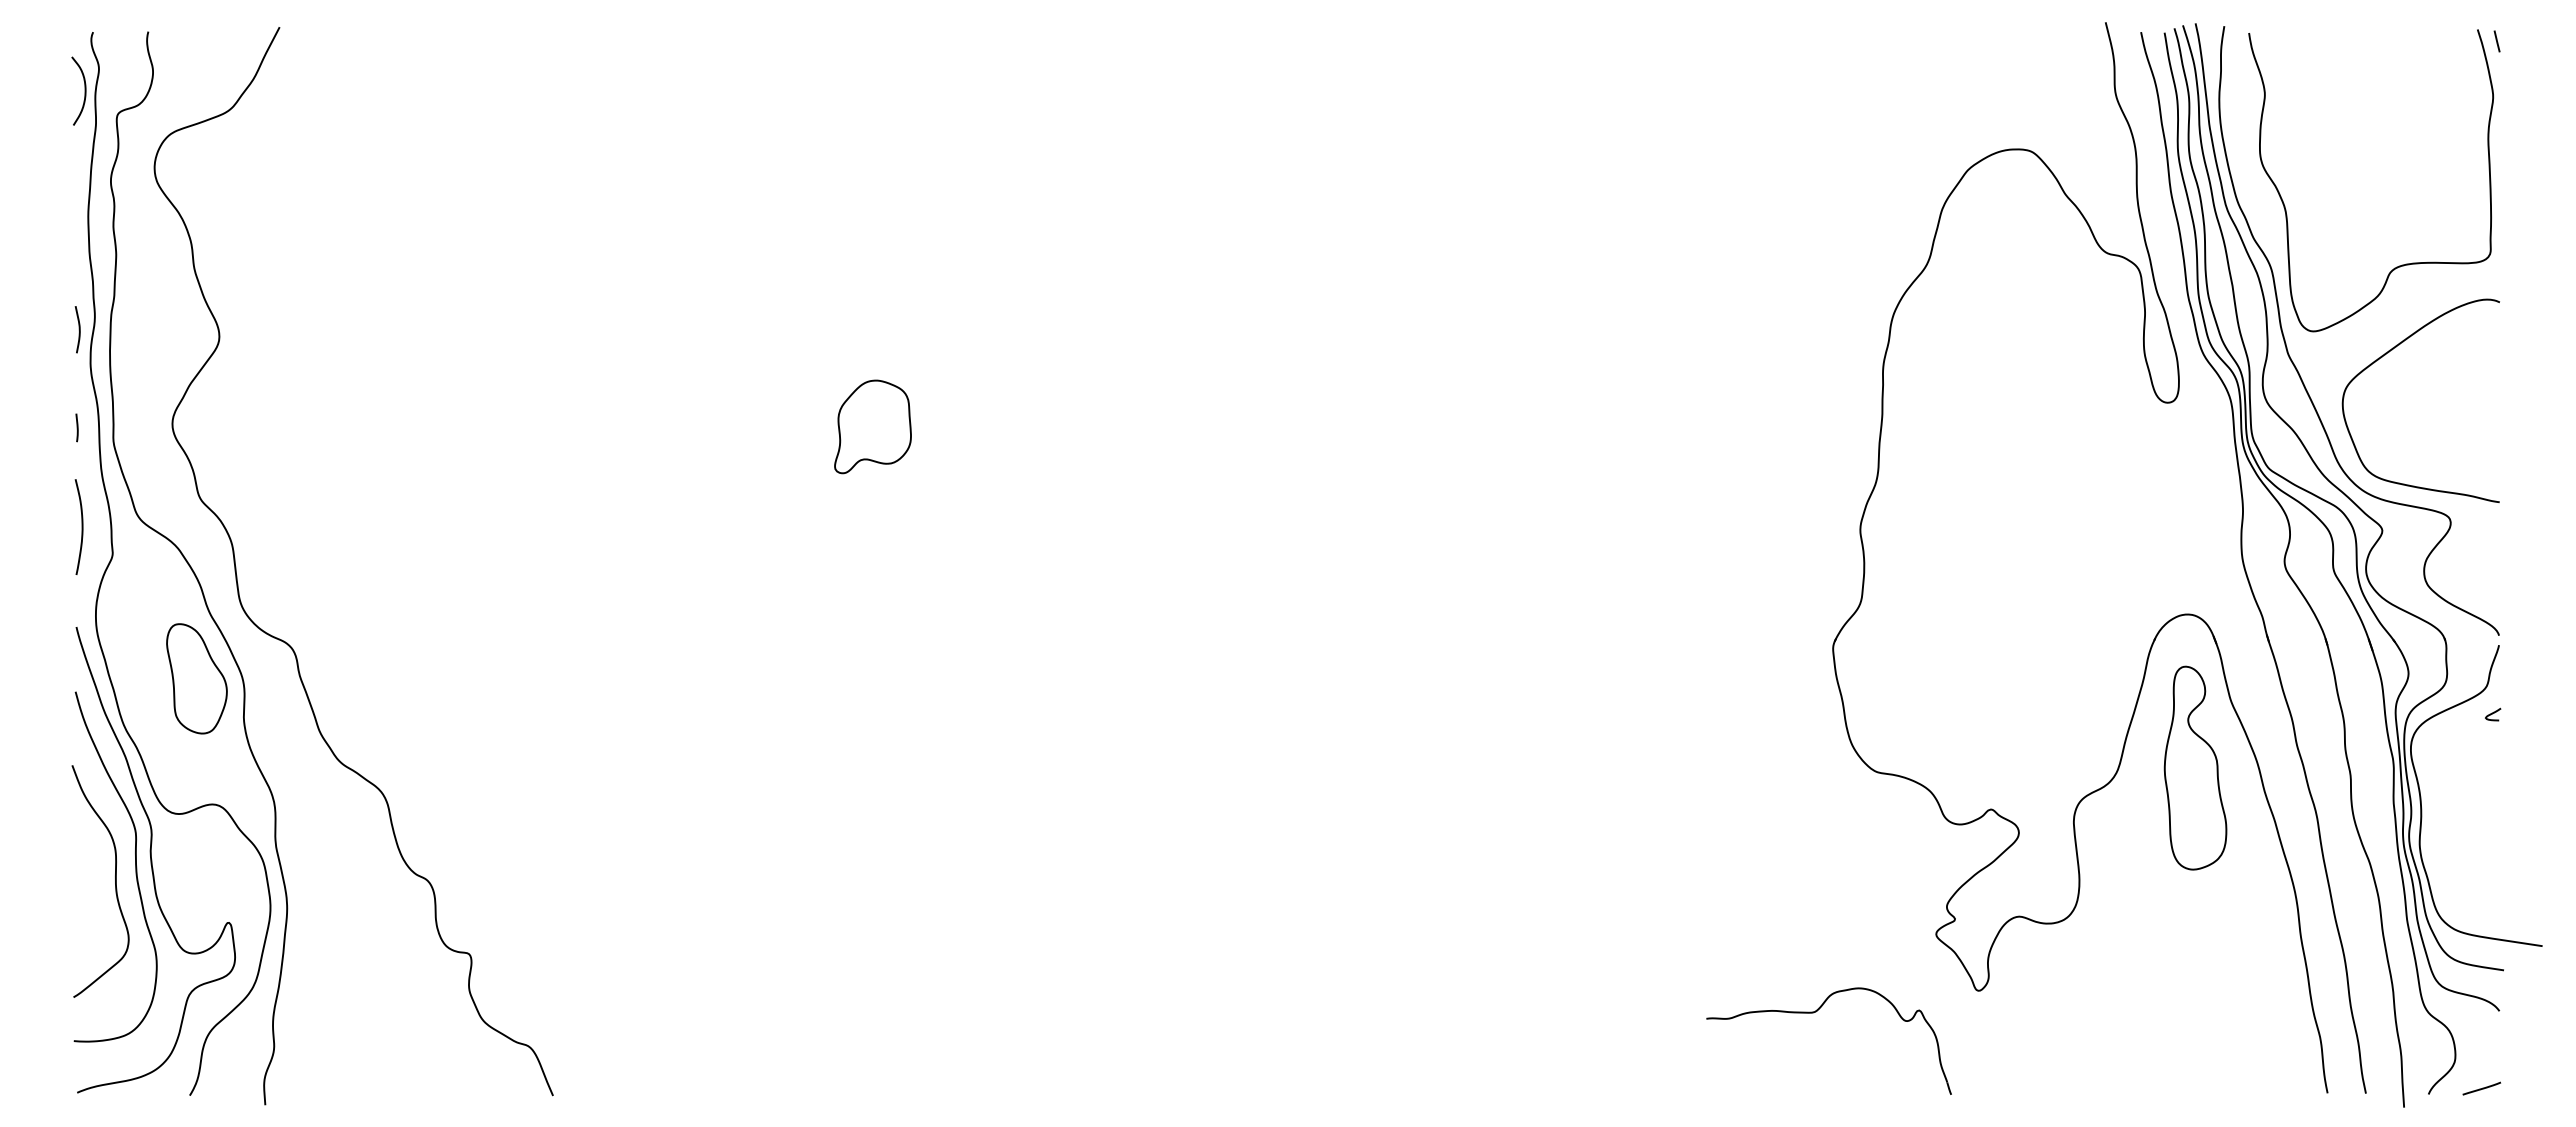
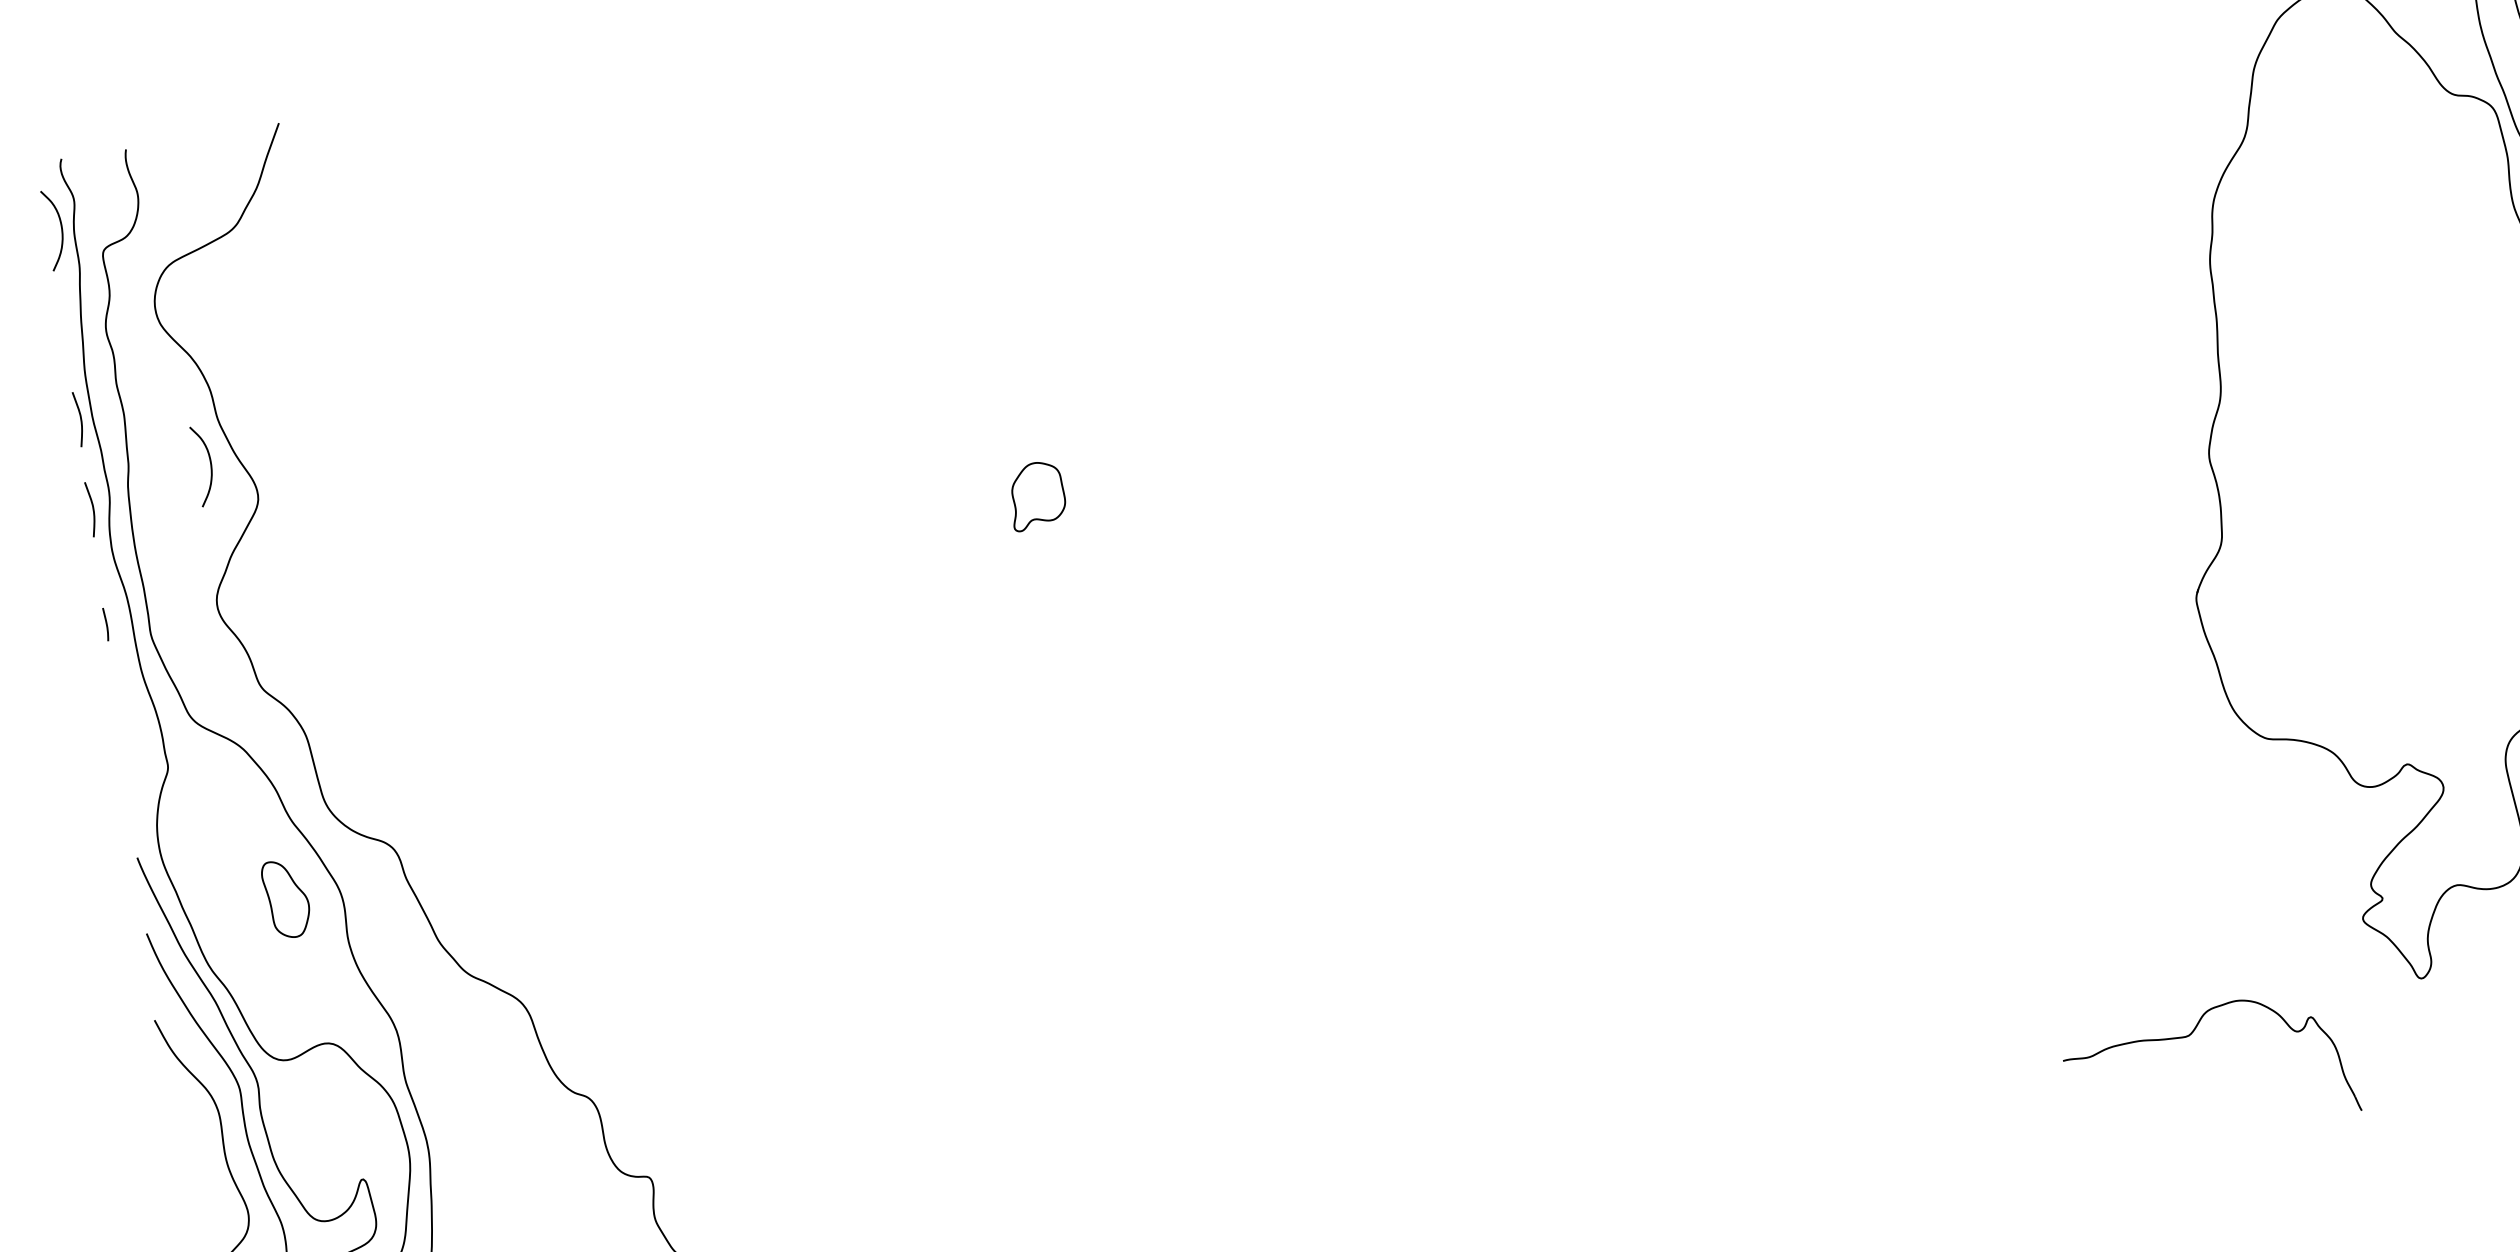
curve: (78, 252) -> (79, 419), added
curve: (182, 305) -> (209, 464), added
part: (872, 426) -> (1036, 495), size x0.6
curve: (81, 526) -> (127, 739), removed
part: (196, 678) -> (286, 898), size x0.6
part: (1816, 1012) -> (2190, 1035), moved

